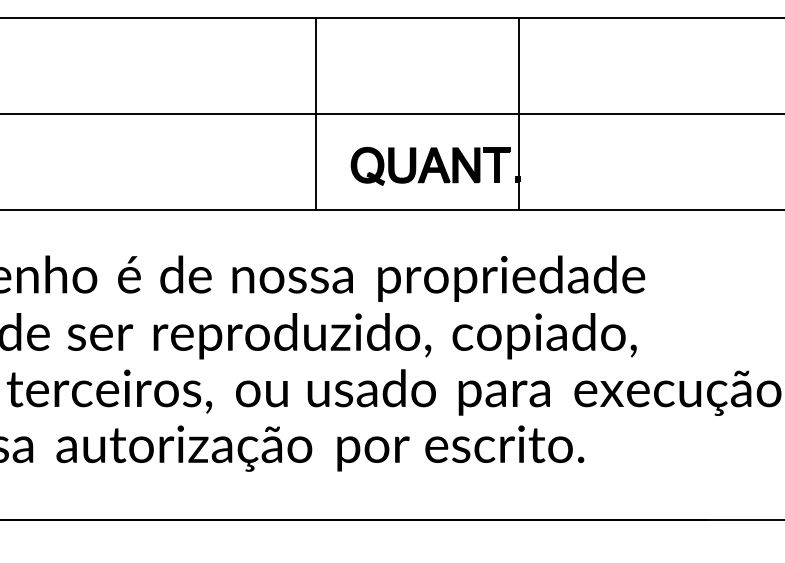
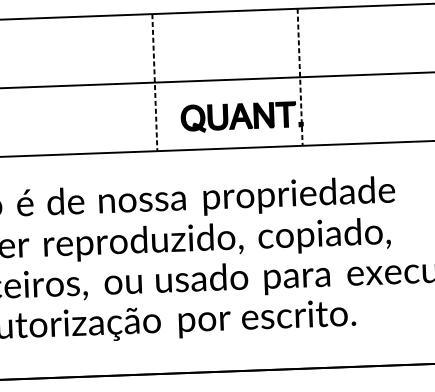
line: (316, 113) -> (155, 82), solid -> dashed
line: (518, 113) -> (299, 76), solid -> dashed

